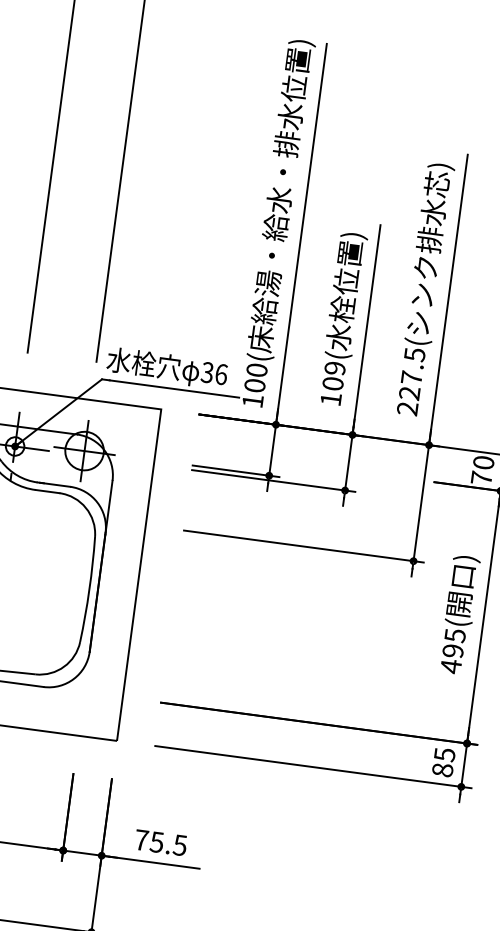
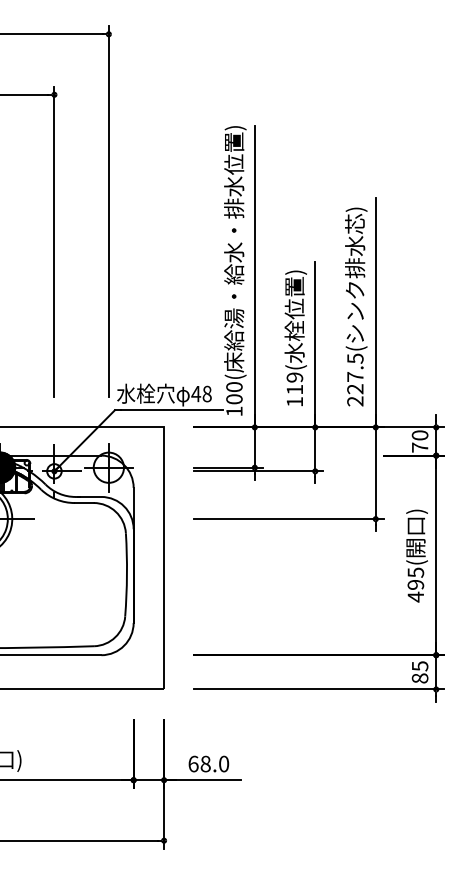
text: (214, 372) -> (201, 393), 36 -> 48
text: (332, 383) -> (294, 389), 109( -> 119(
text: (160, 842) -> (208, 763), 75.5 -> 68.0

